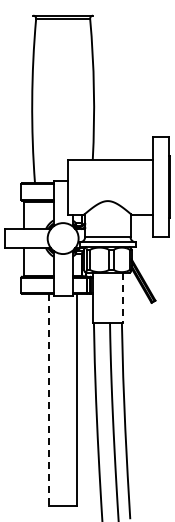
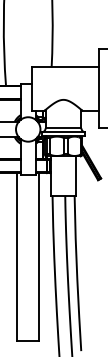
line: (123, 297) -> (75, 176), dashed -> solid
line: (49, 400) -> (17, 257), dashed -> solid

